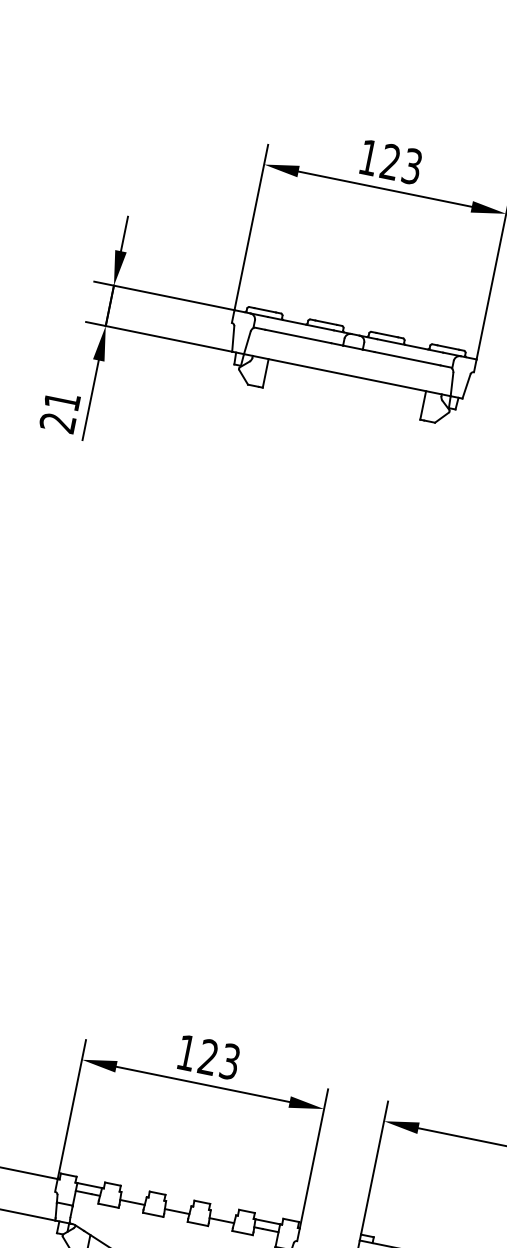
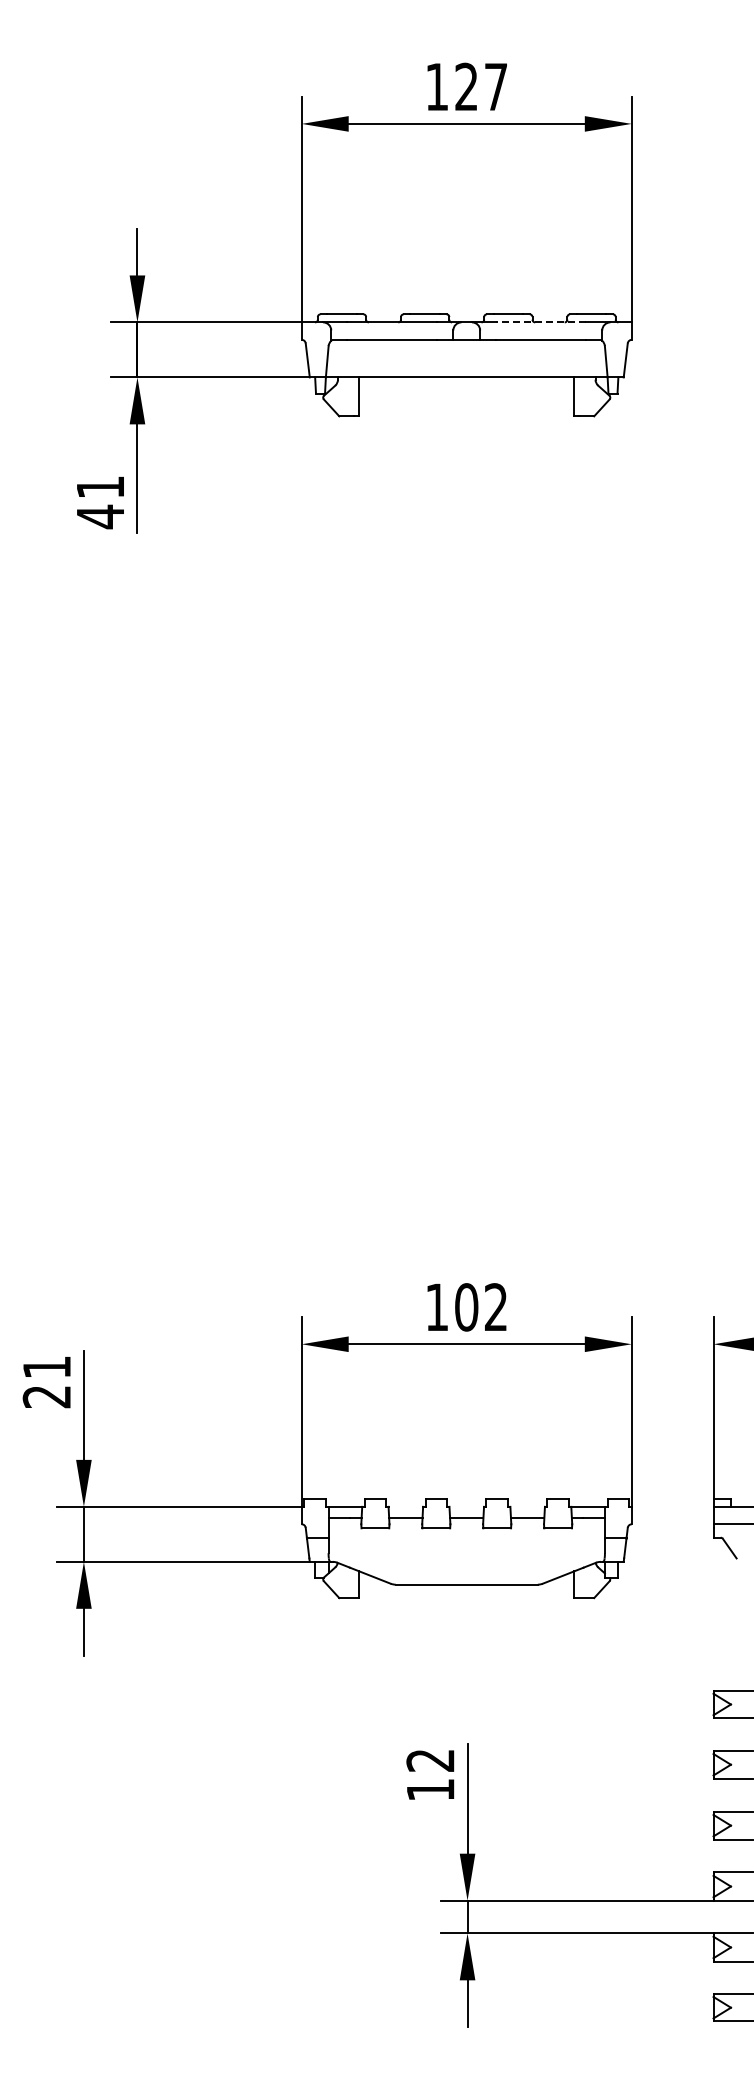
text: (412, 166) -> (496, 86), 123 -> 127
line: (410, 346) -> (541, 322), solid -> dashed
text: (57, 422) -> (99, 516), 21 -> 41
text: (219, 1059) -> (481, 1307), 123 -> 102

